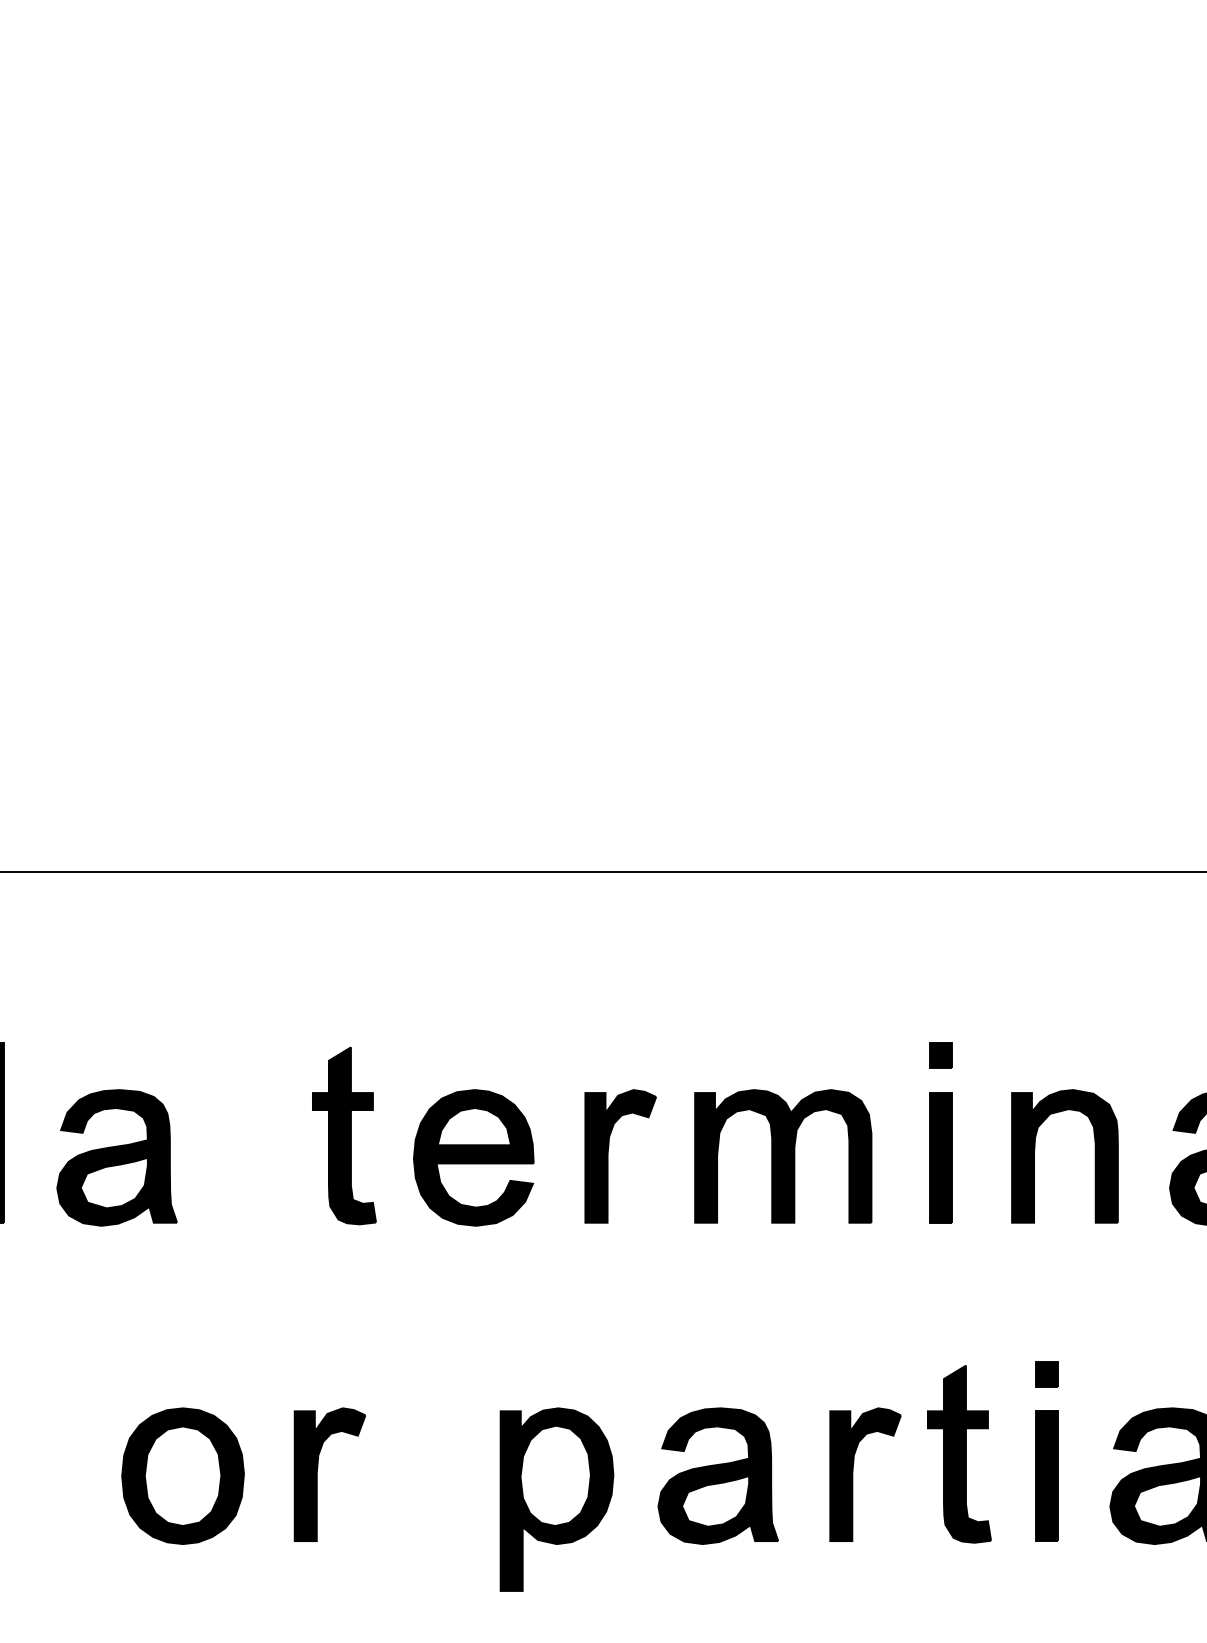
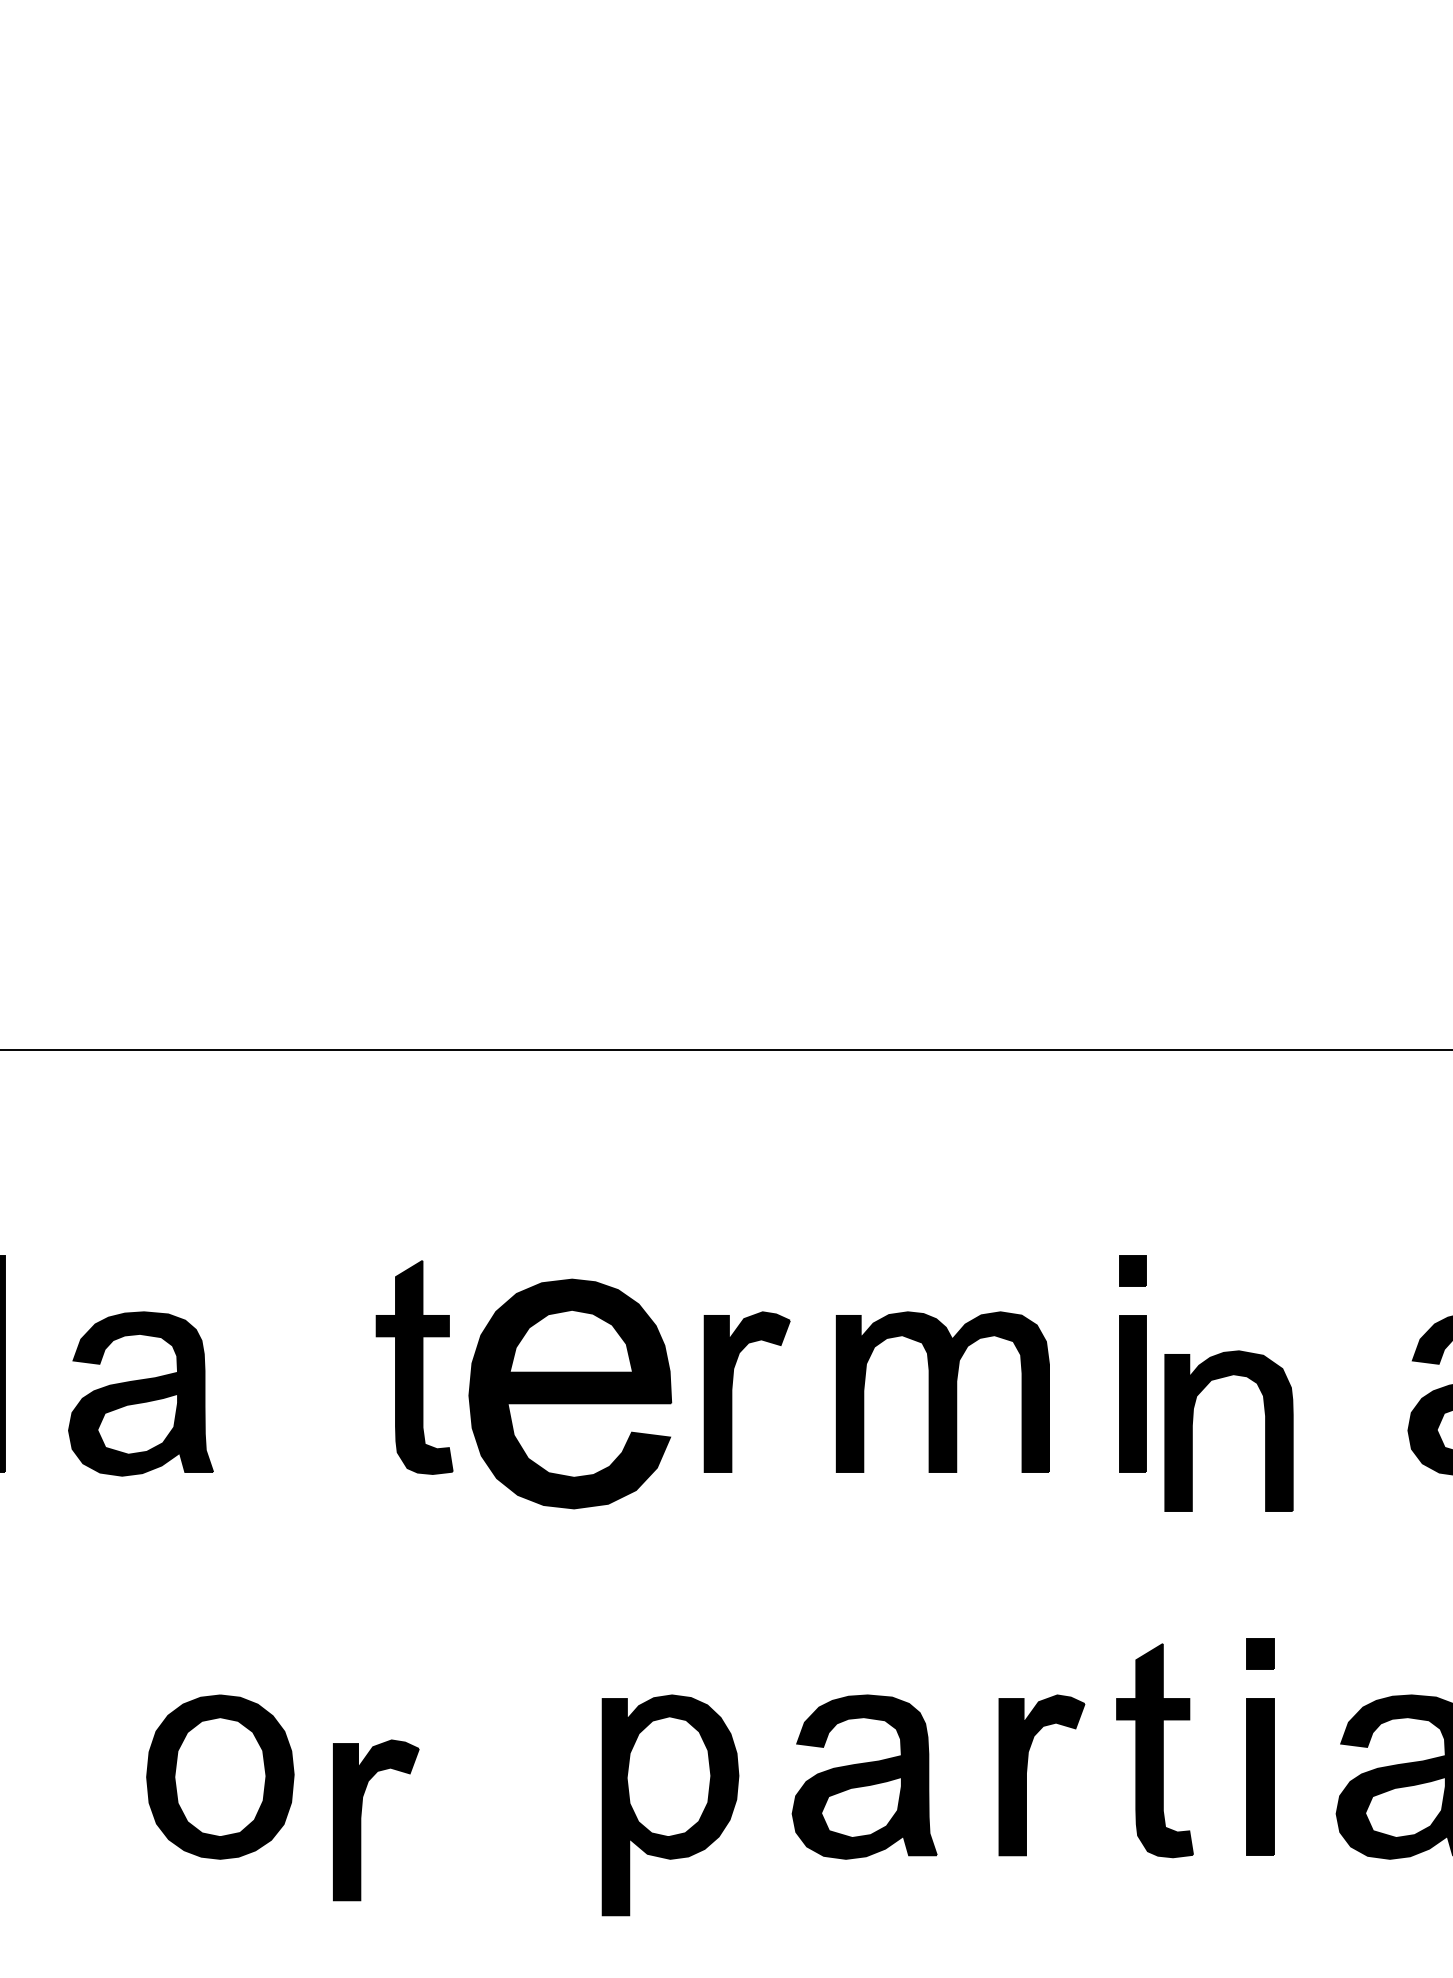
part: (1034, 1155) -> (1192, 1430), moved
part: (473, 1157) -> (570, 1393), size x1.4
part: (317, 1474) -> (361, 1820), moved

